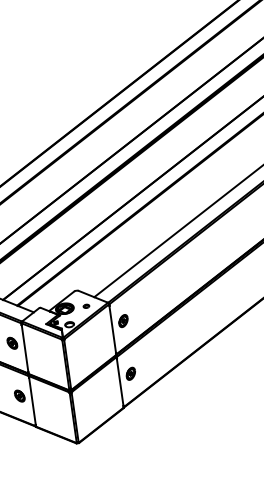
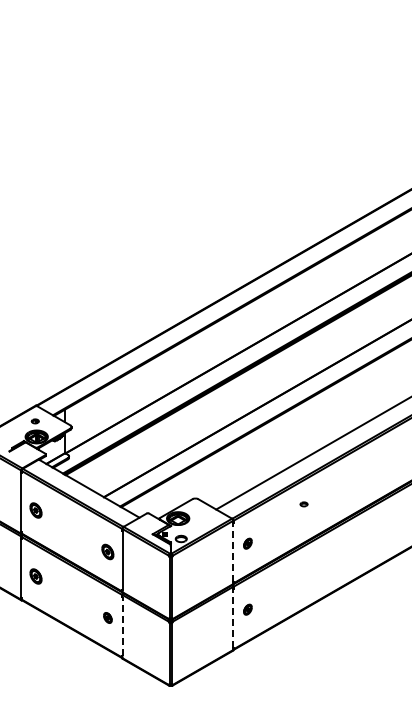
part: (86, 306) -> (303, 504), moved
part: (123, 320) -> (247, 543), size x0.7
line: (112, 329) -> (233, 552), solid -> dashed
part: (130, 373) -> (247, 609), size x0.7
line: (120, 382) -> (233, 618), solid -> dashed
part: (19, 395) -> (107, 617), size x0.7
line: (32, 401) -> (122, 626), solid -> dashed

